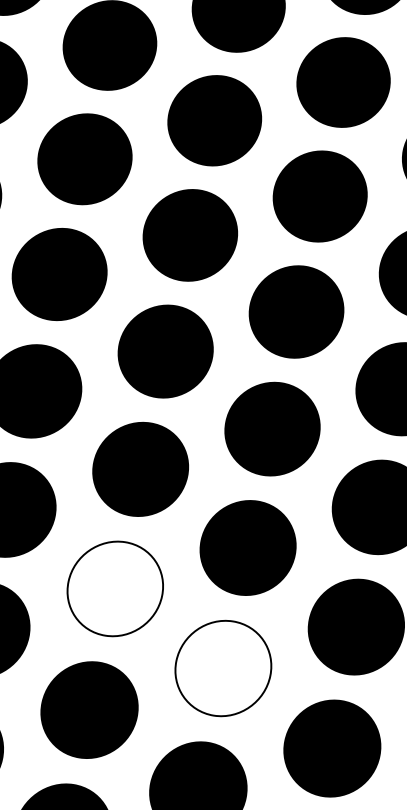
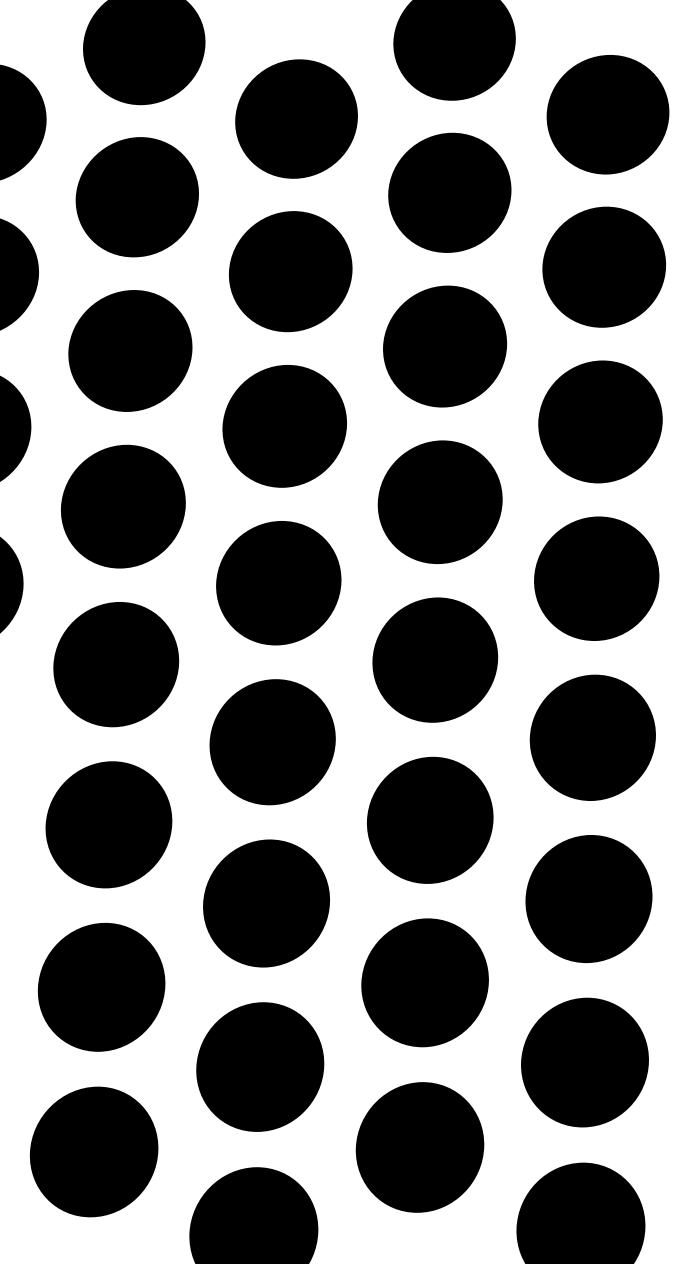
fill: (115, 588) -> (266, 903), added
fill: (222, 668) -> (424, 982), added

